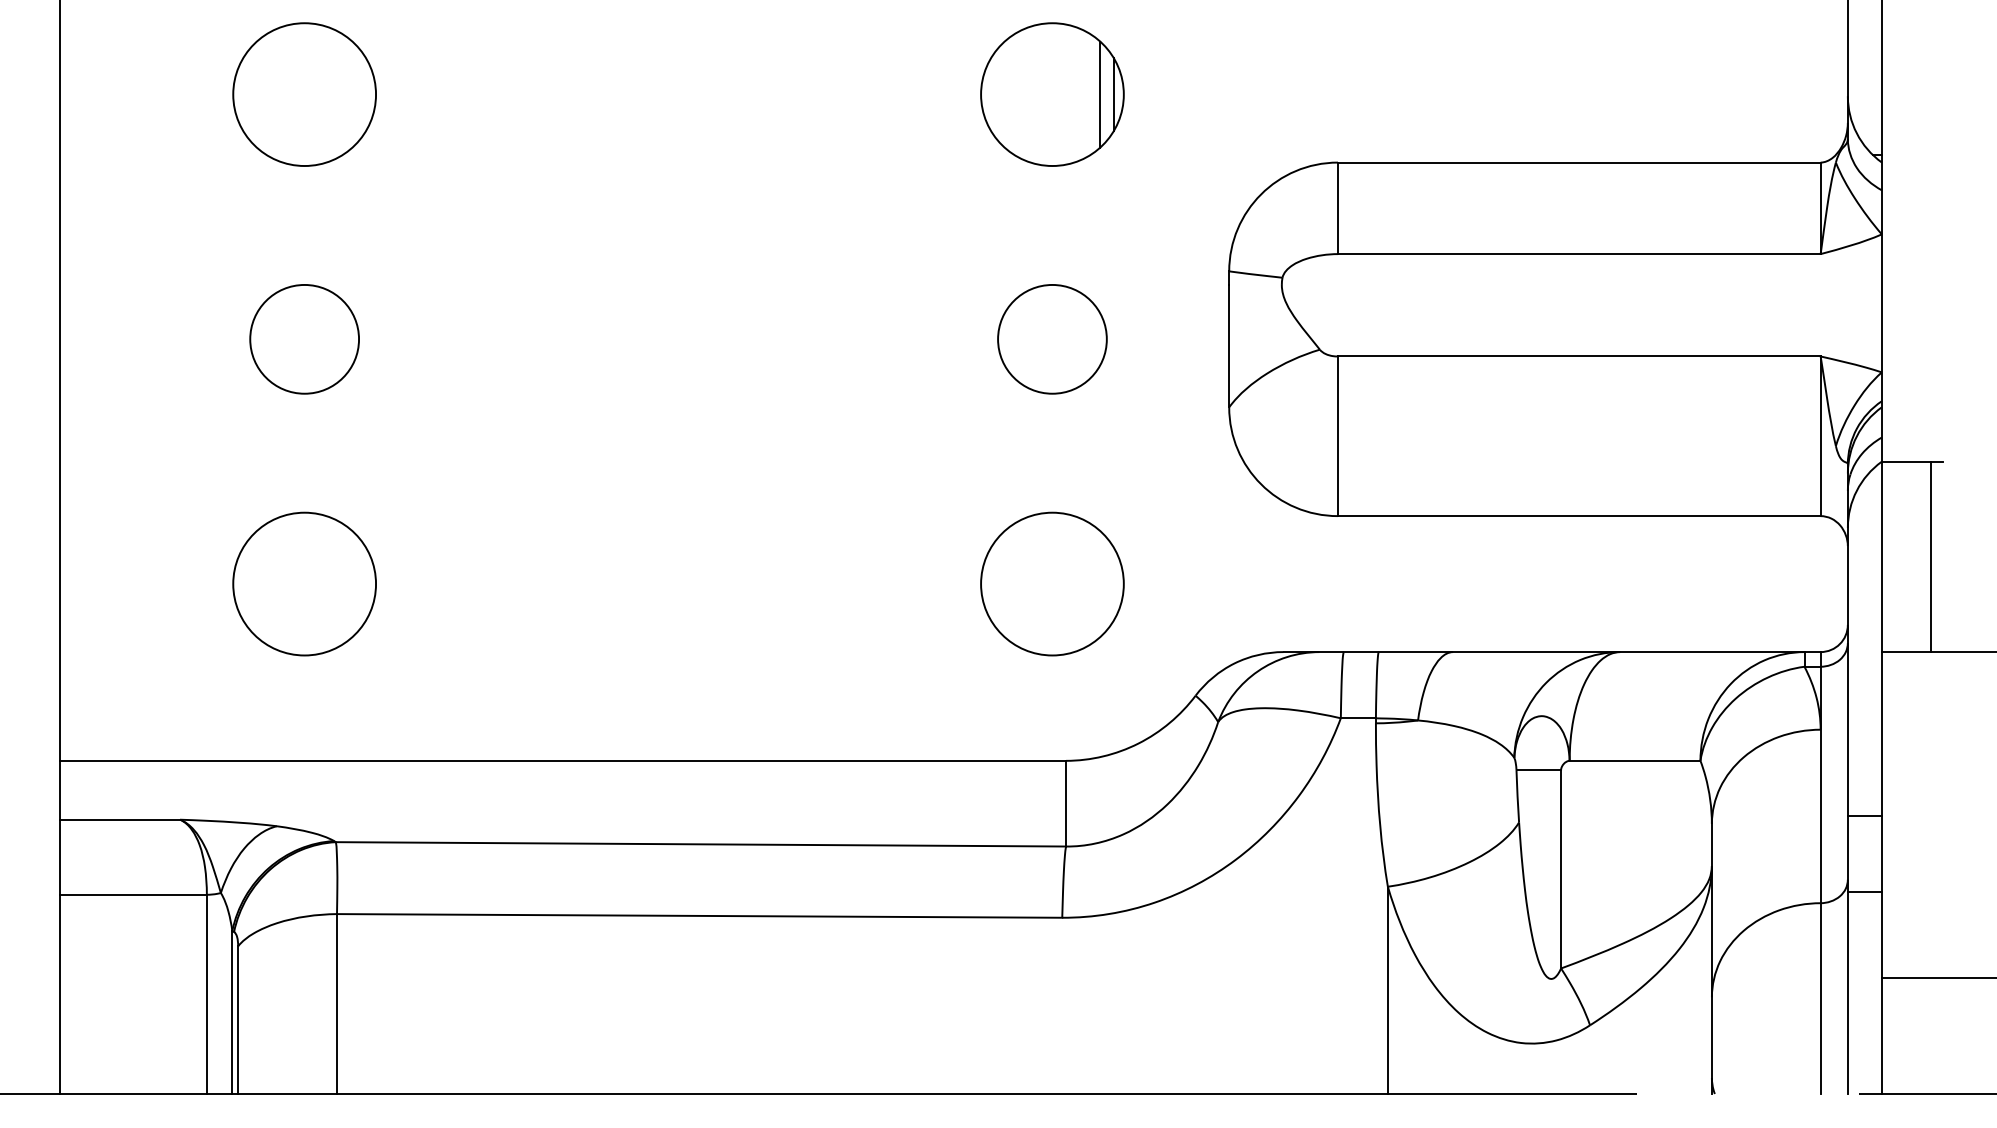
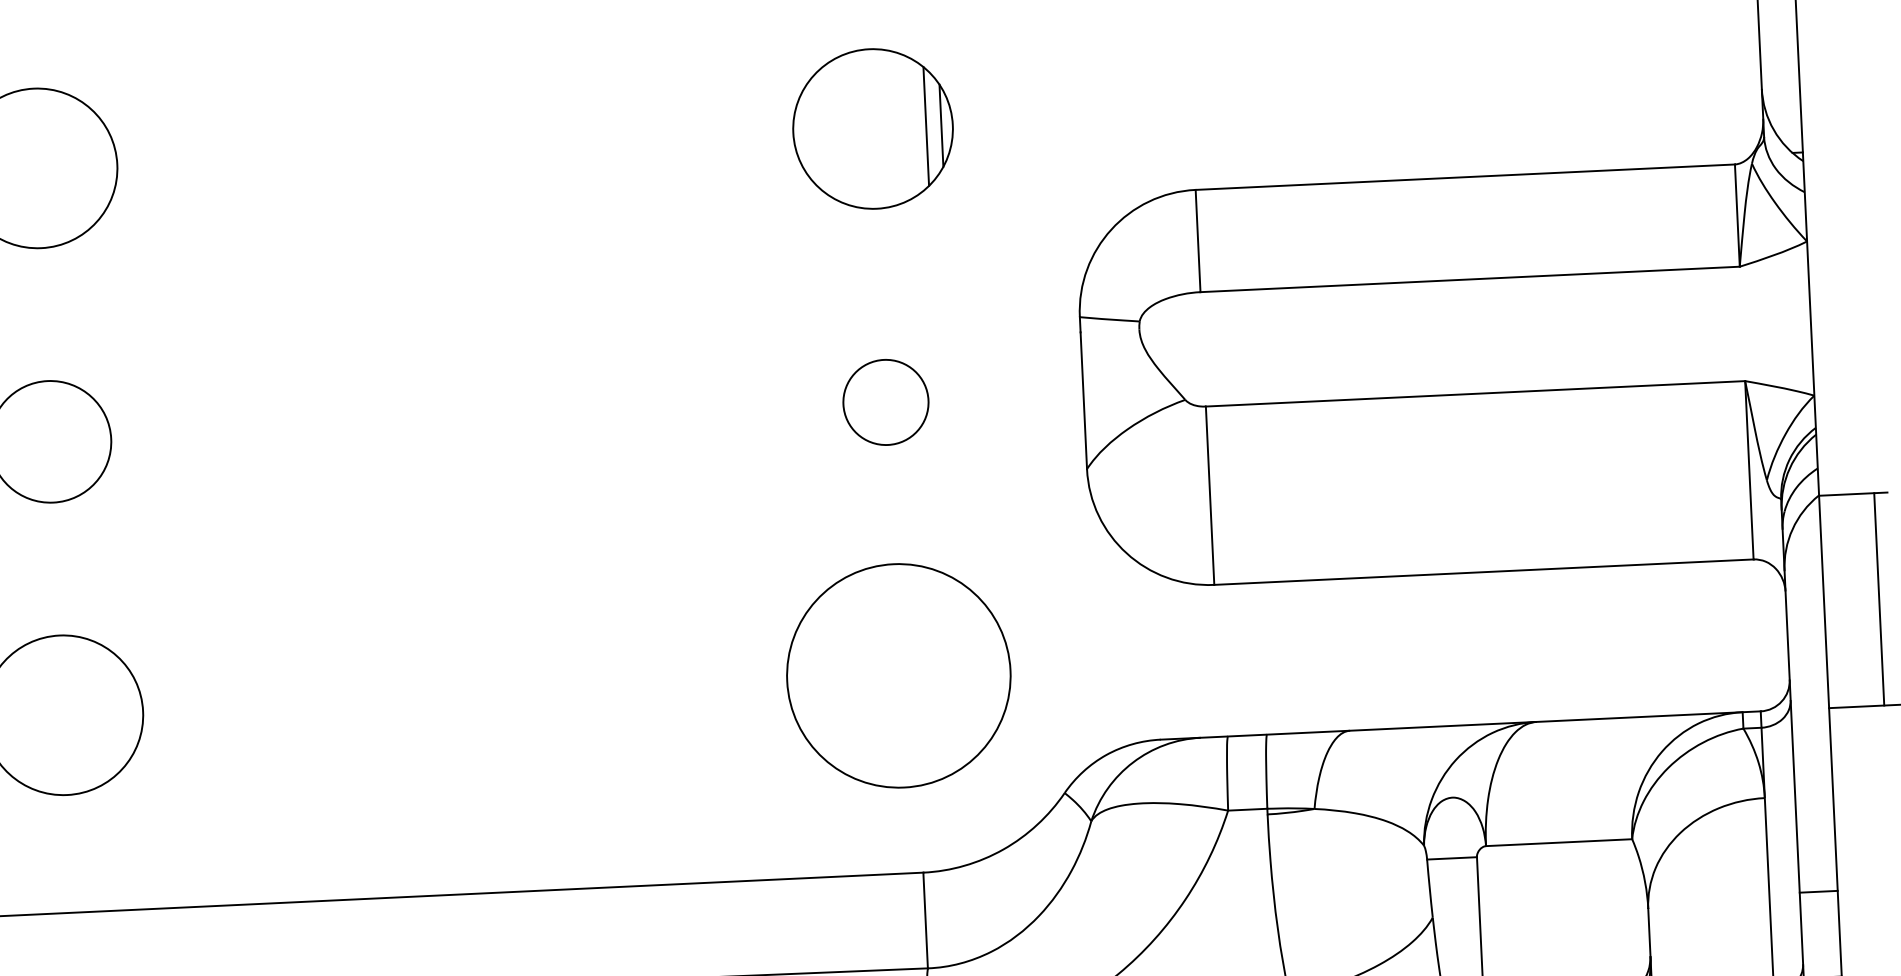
circle: (1052, 338) -> (885, 401), size x0.7
circle: (1052, 583) -> (898, 675), size x1.4

